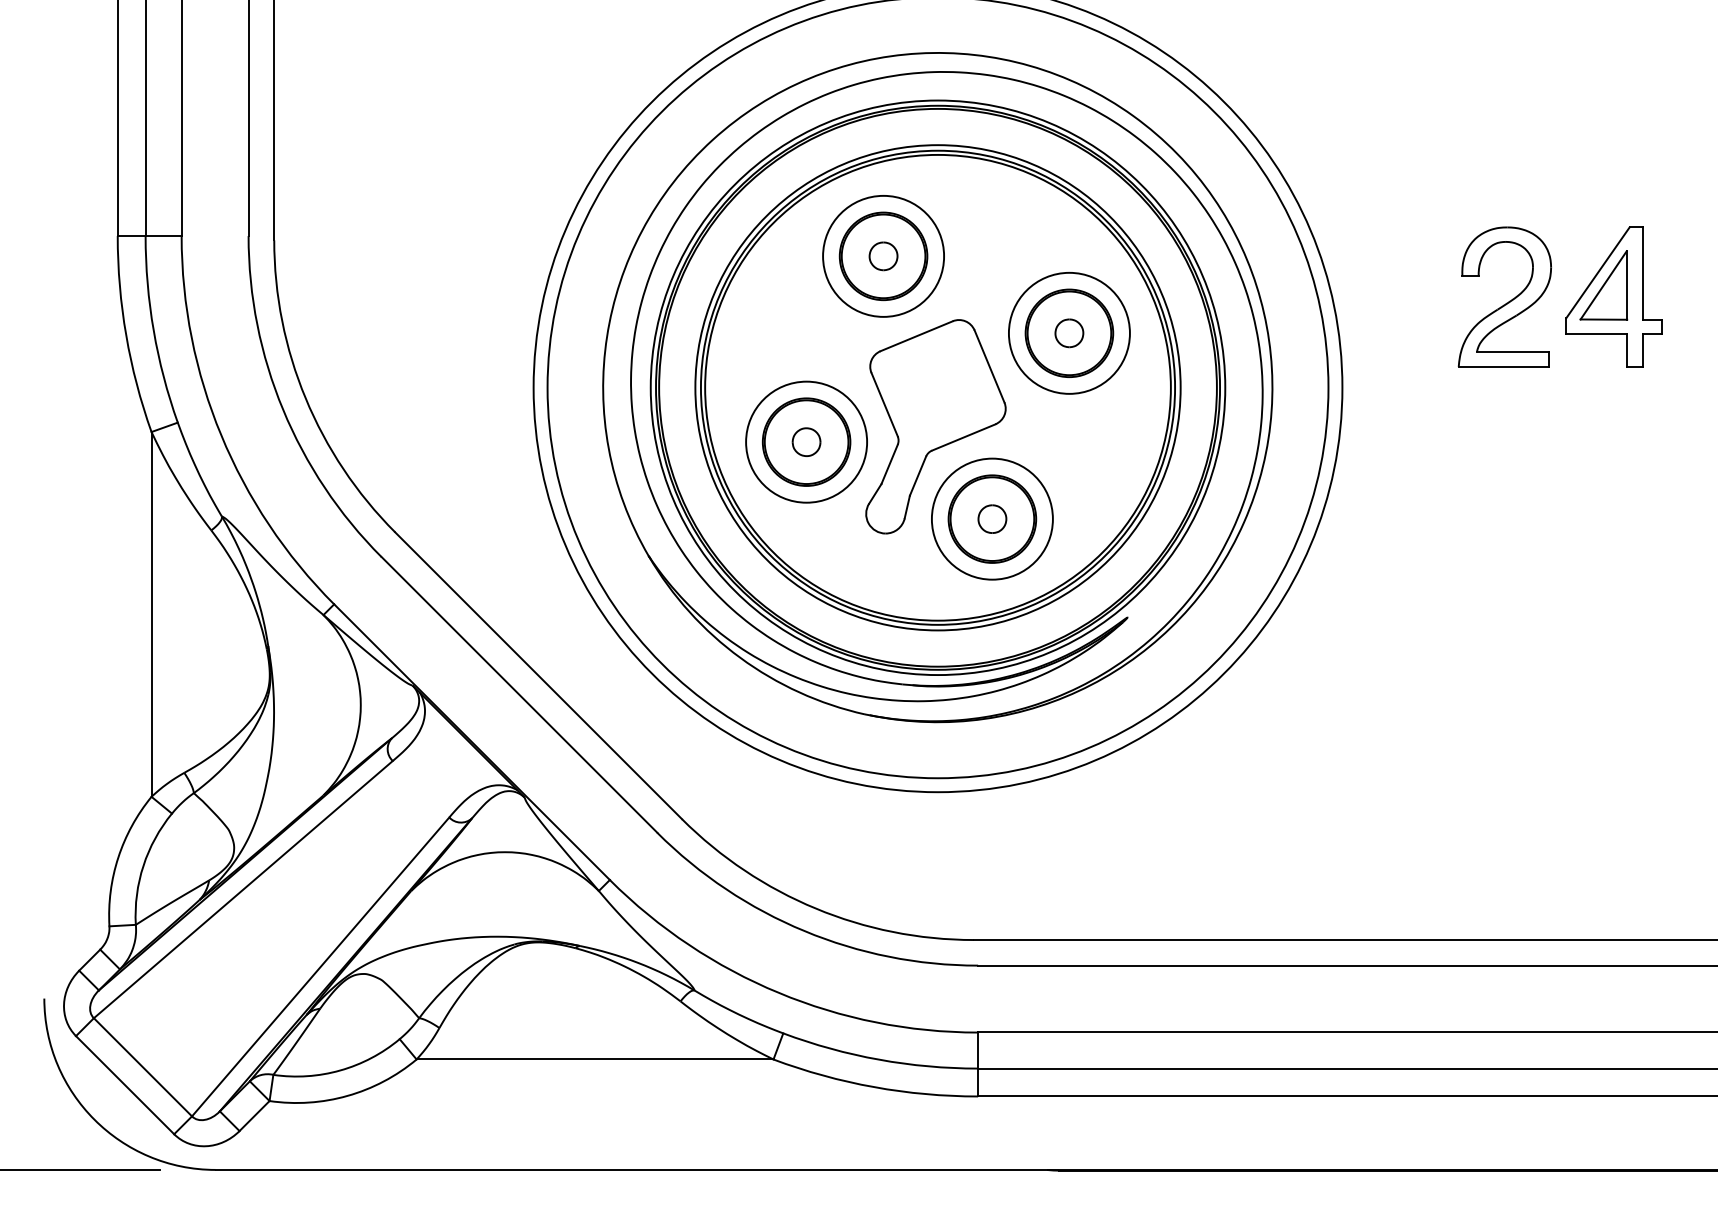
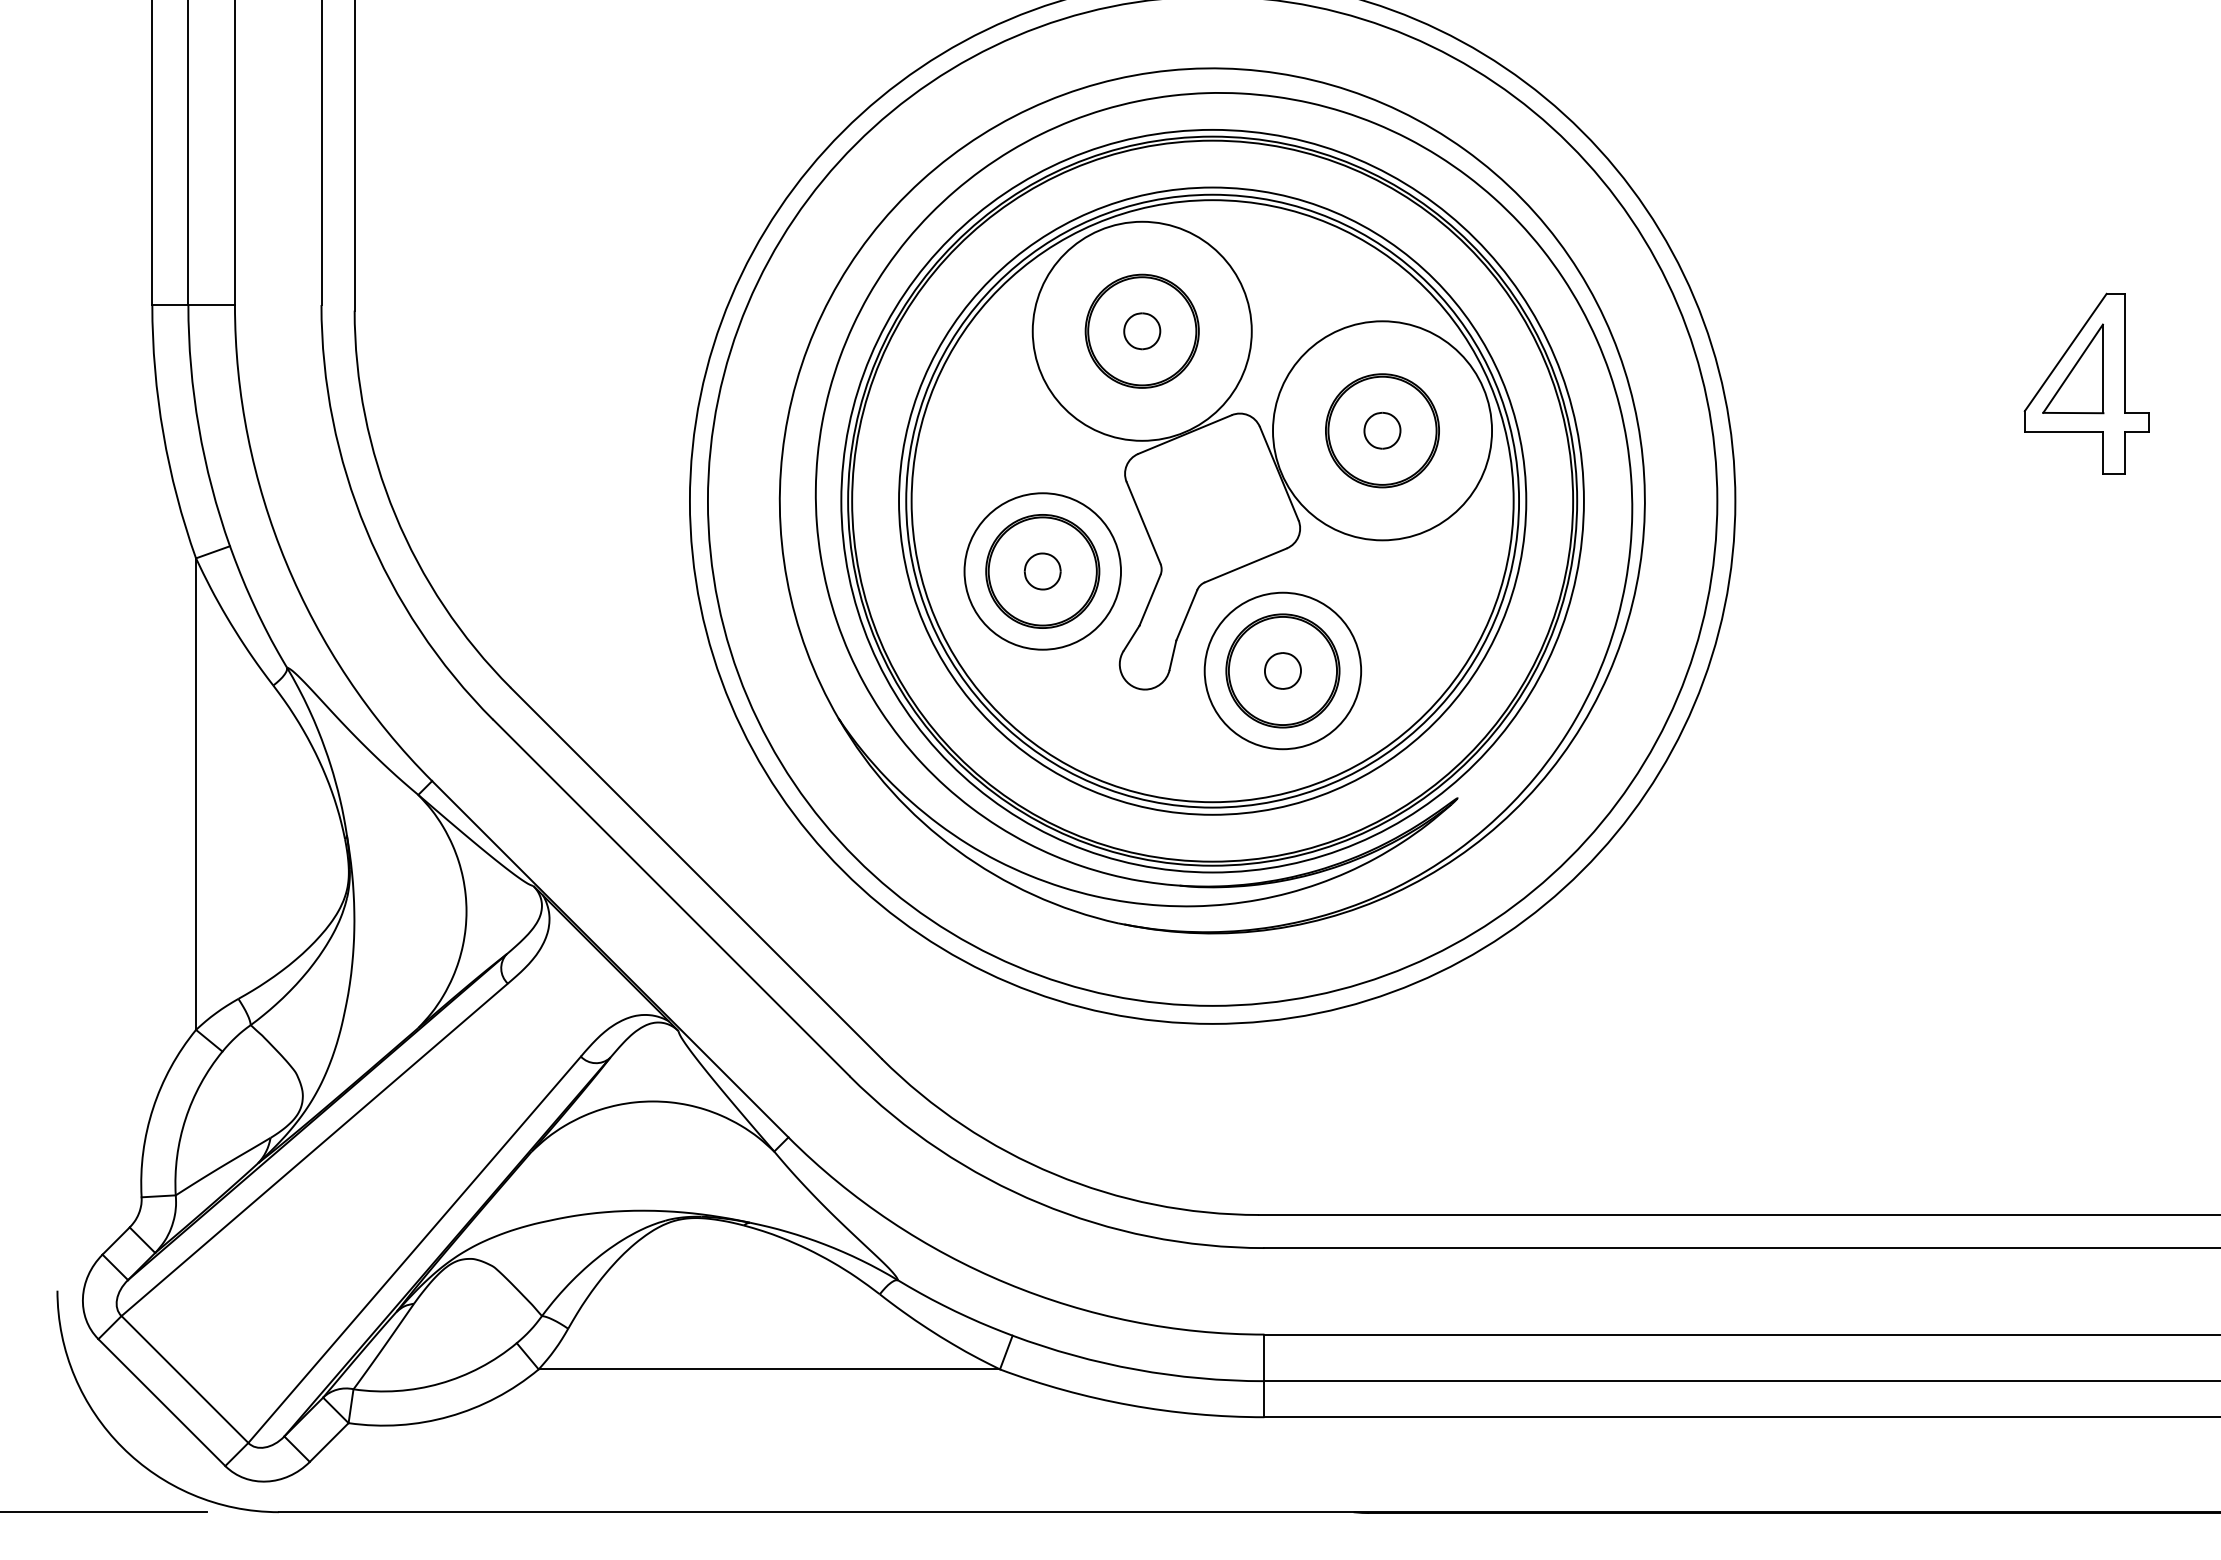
circle: (883, 255) -> (1142, 330), size x1.4
part: (1506, 302) -> (1947, 390), removed
circle: (1068, 332) -> (1381, 429), size x1.4

